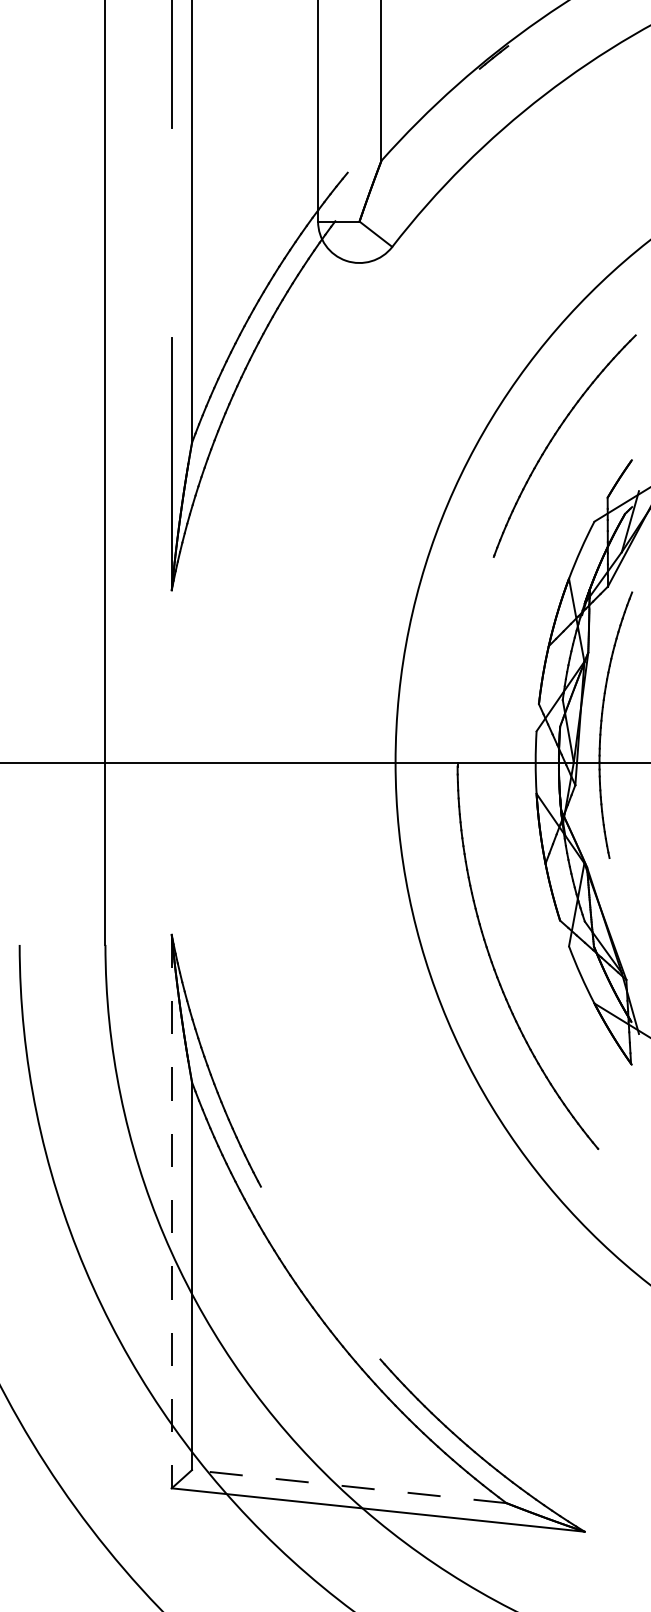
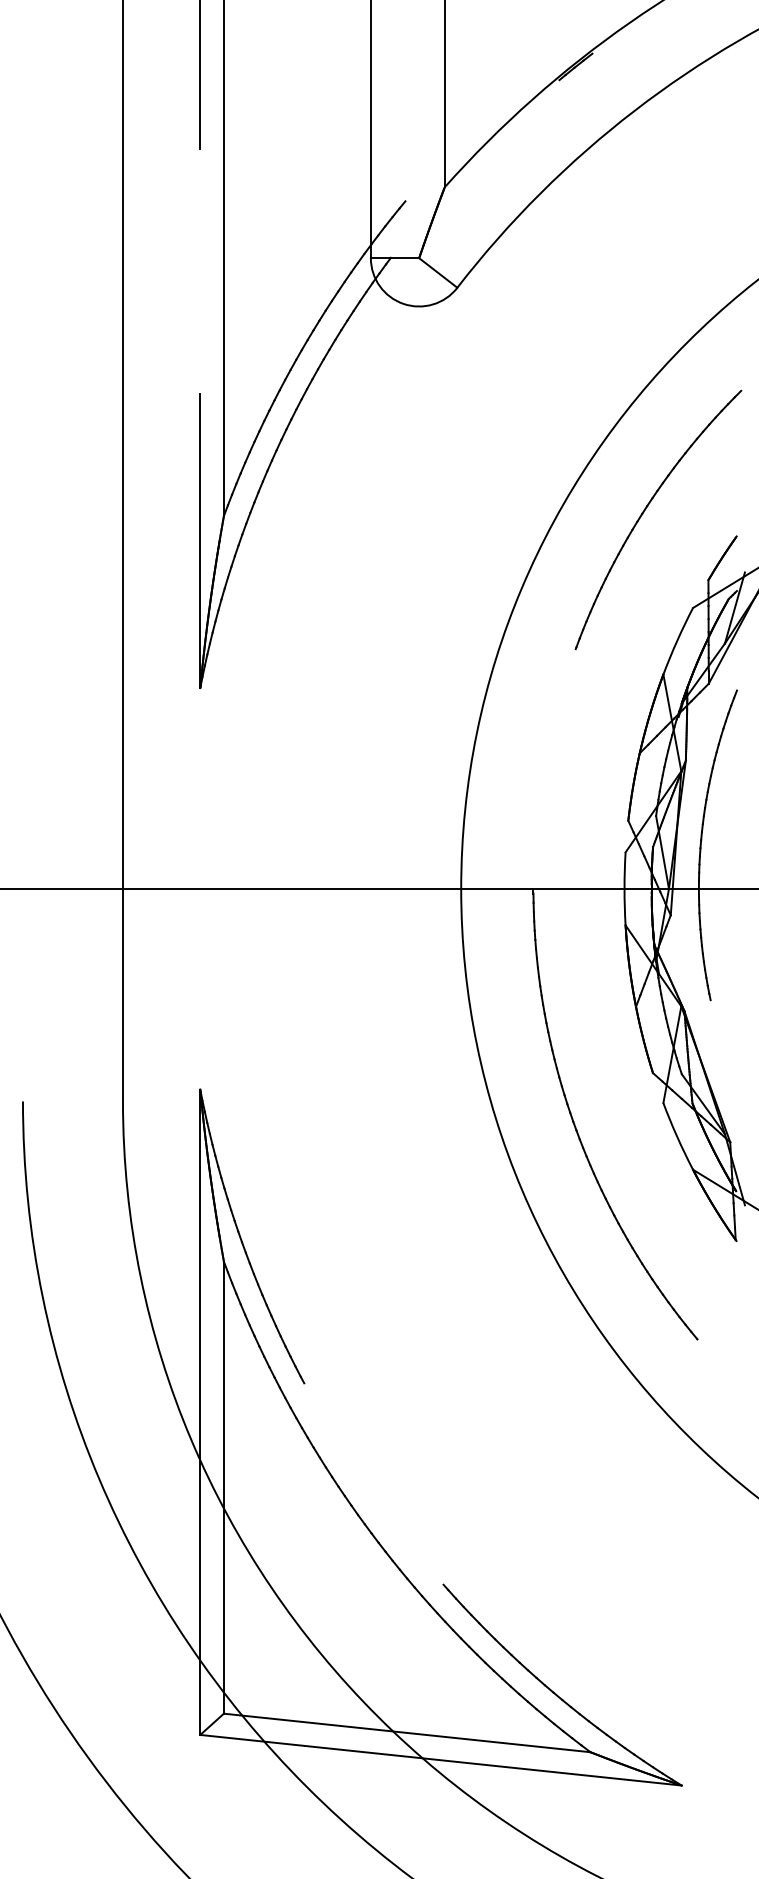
line: (171, 1211) -> (200, 1412), dashed -> solid
line: (348, 1486) -> (406, 1732), dashed -> solid

